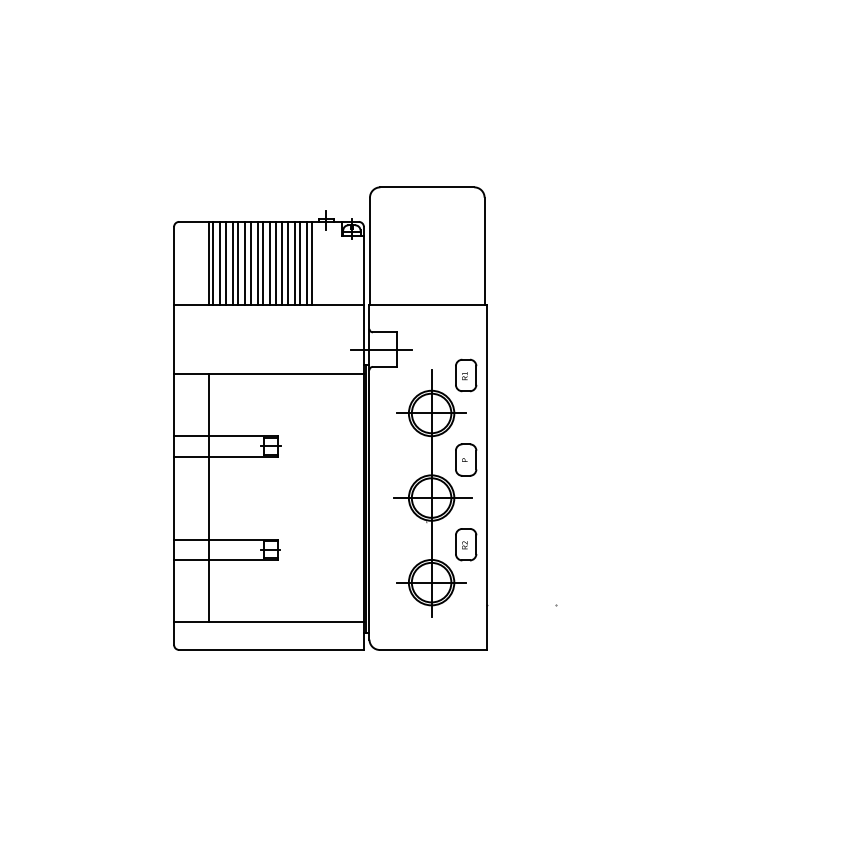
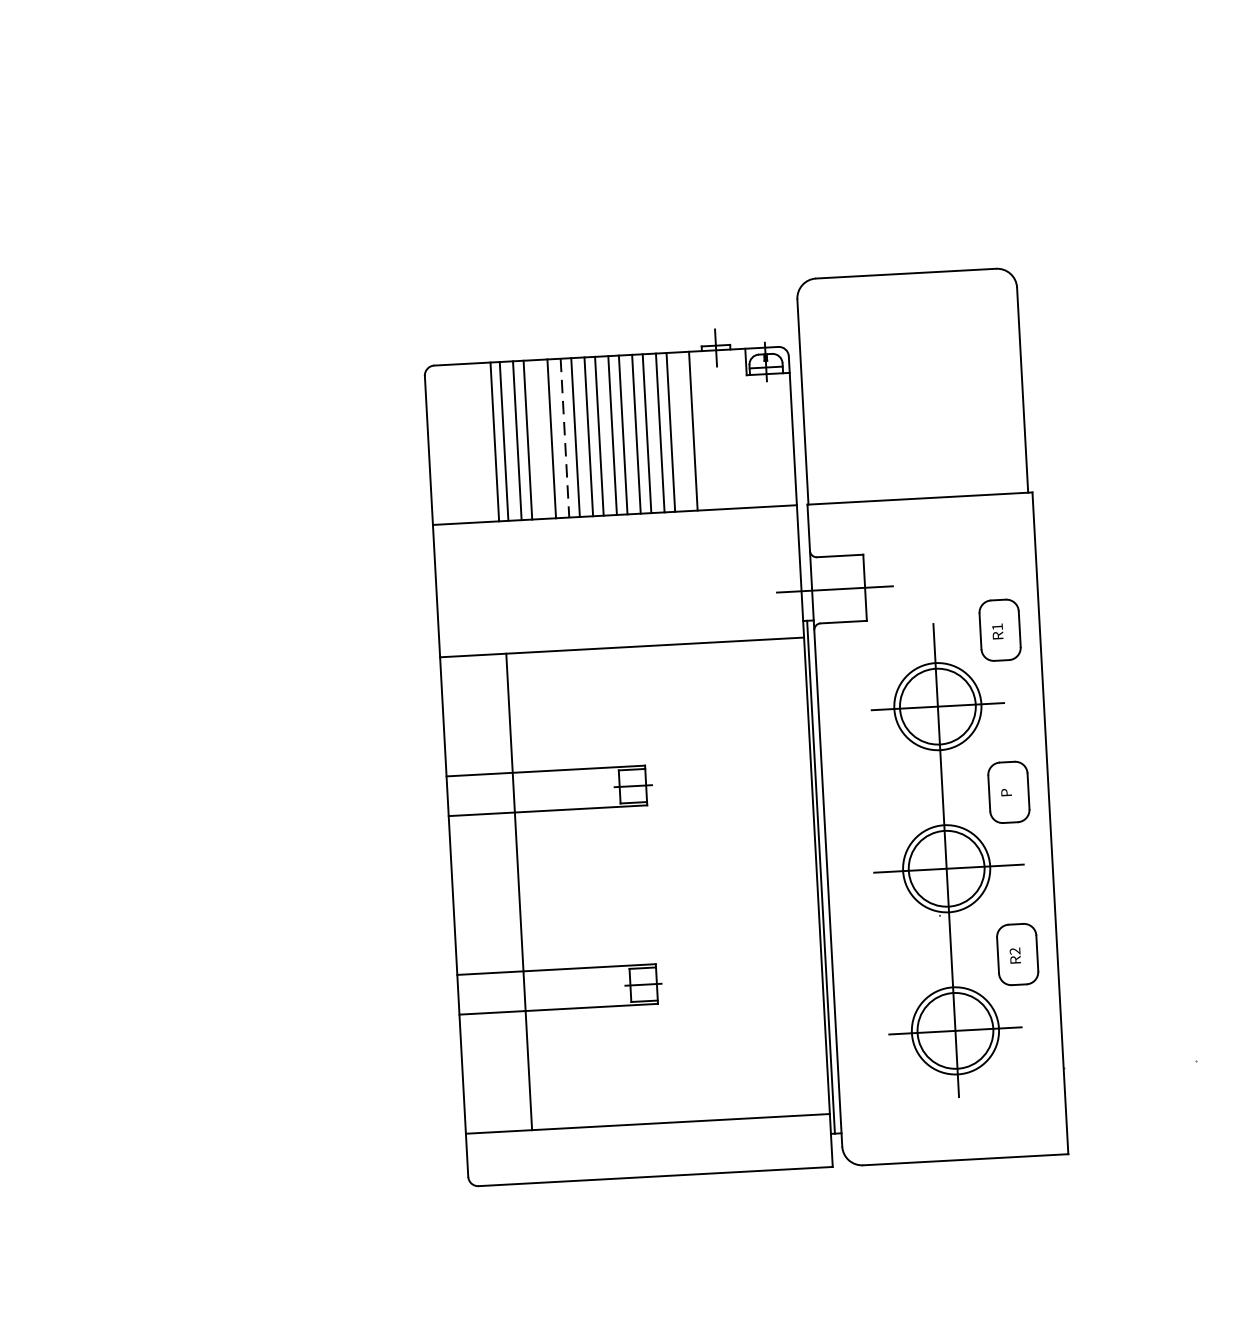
line: (232, 262) -> (540, 437), removed
line: (307, 262) -> (684, 430), removed
line: (245, 263) -> (565, 438), solid -> dashed

